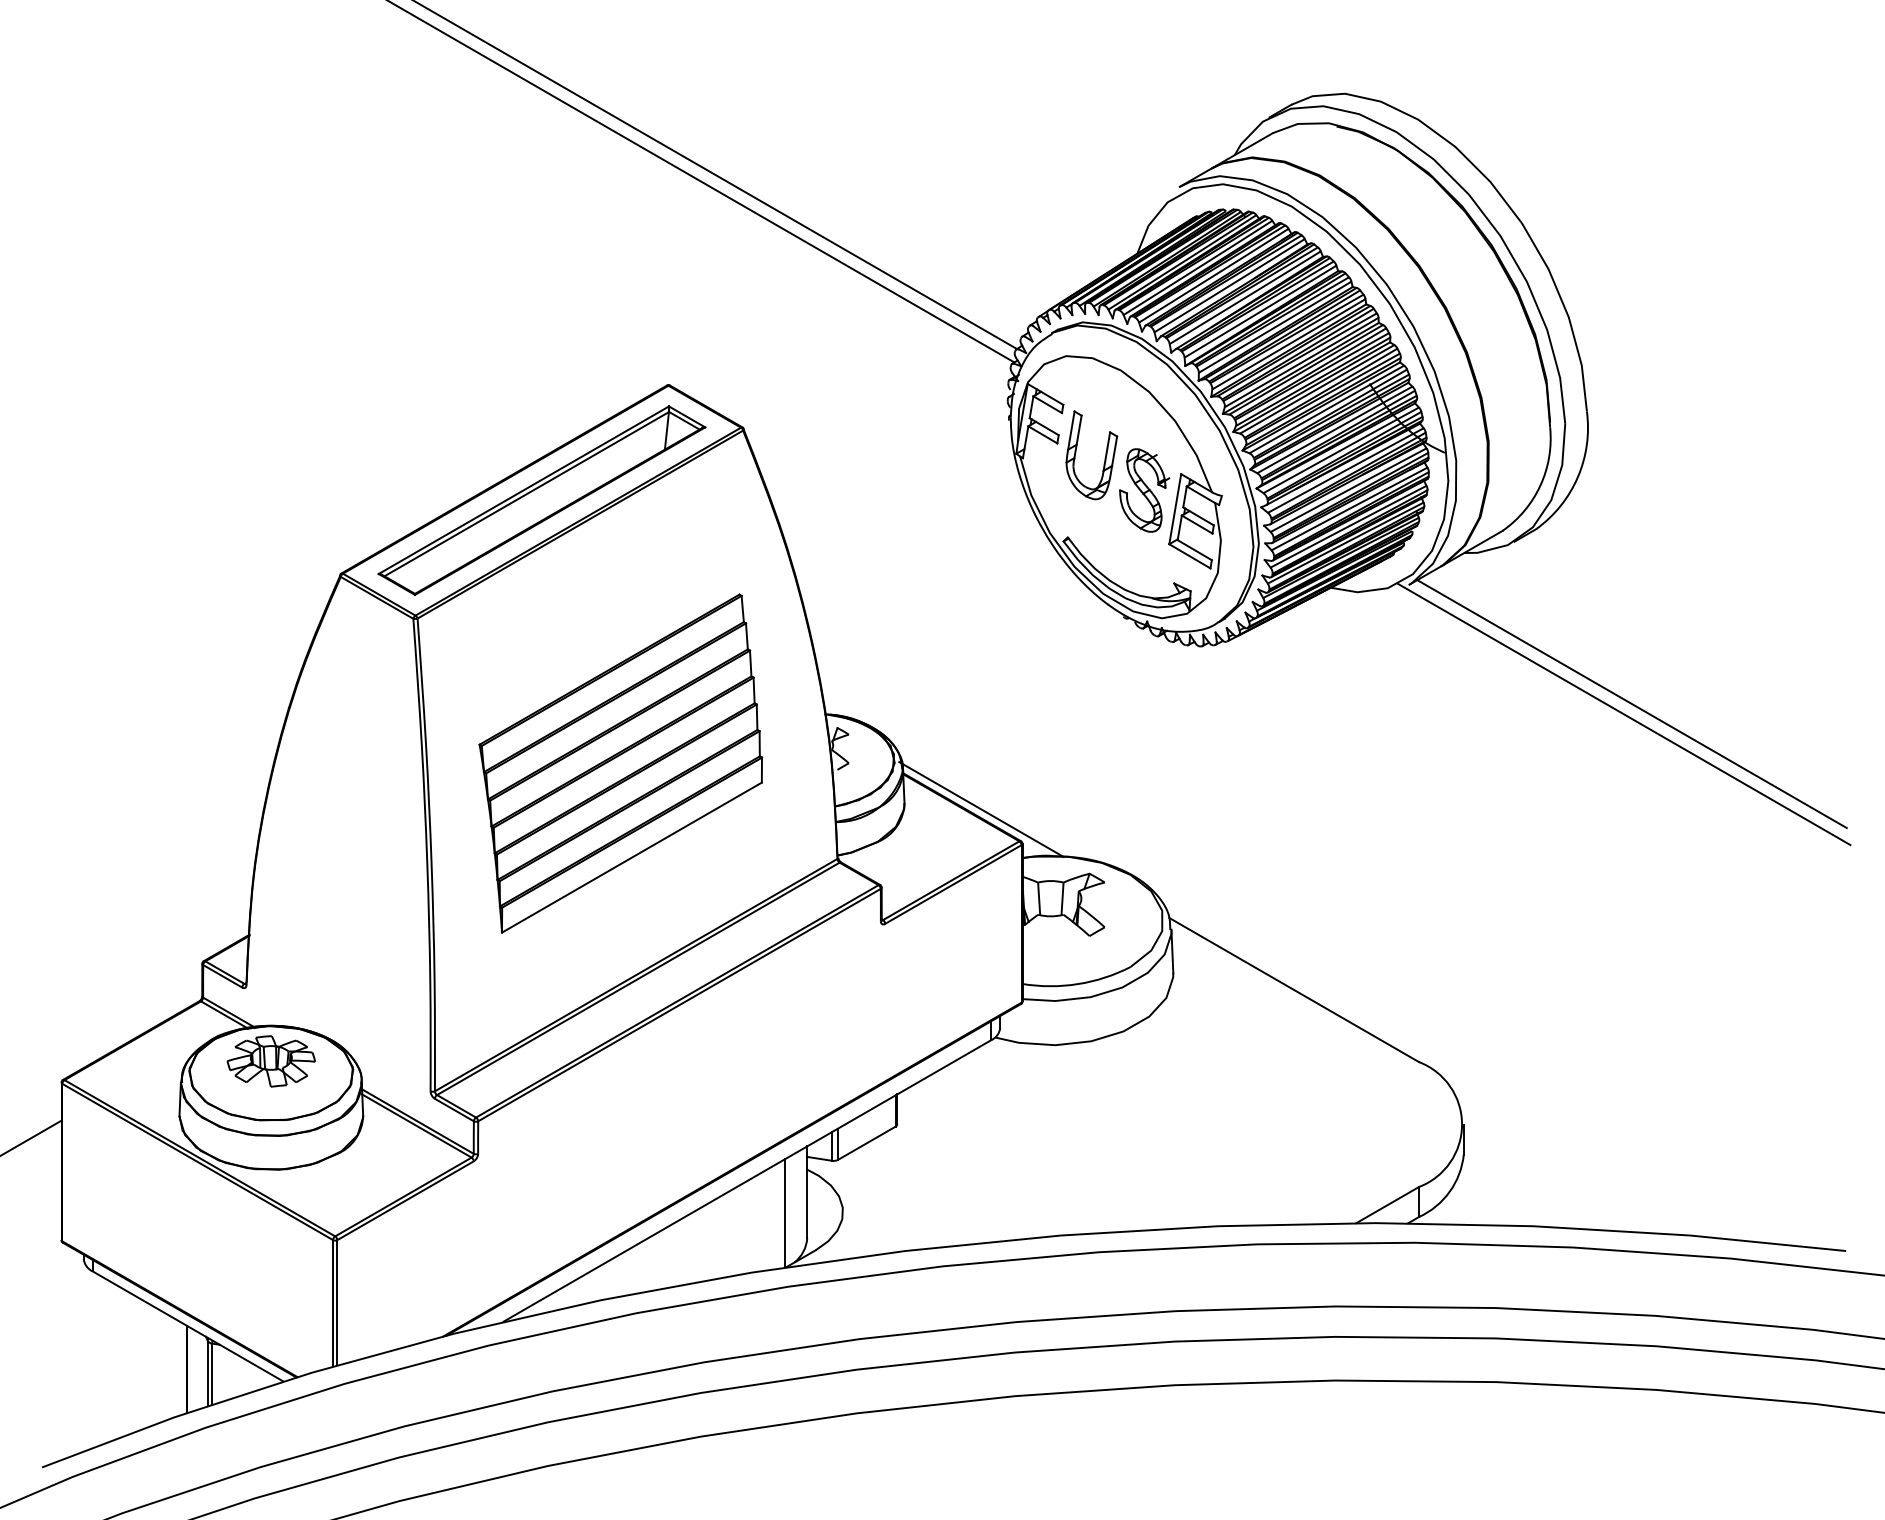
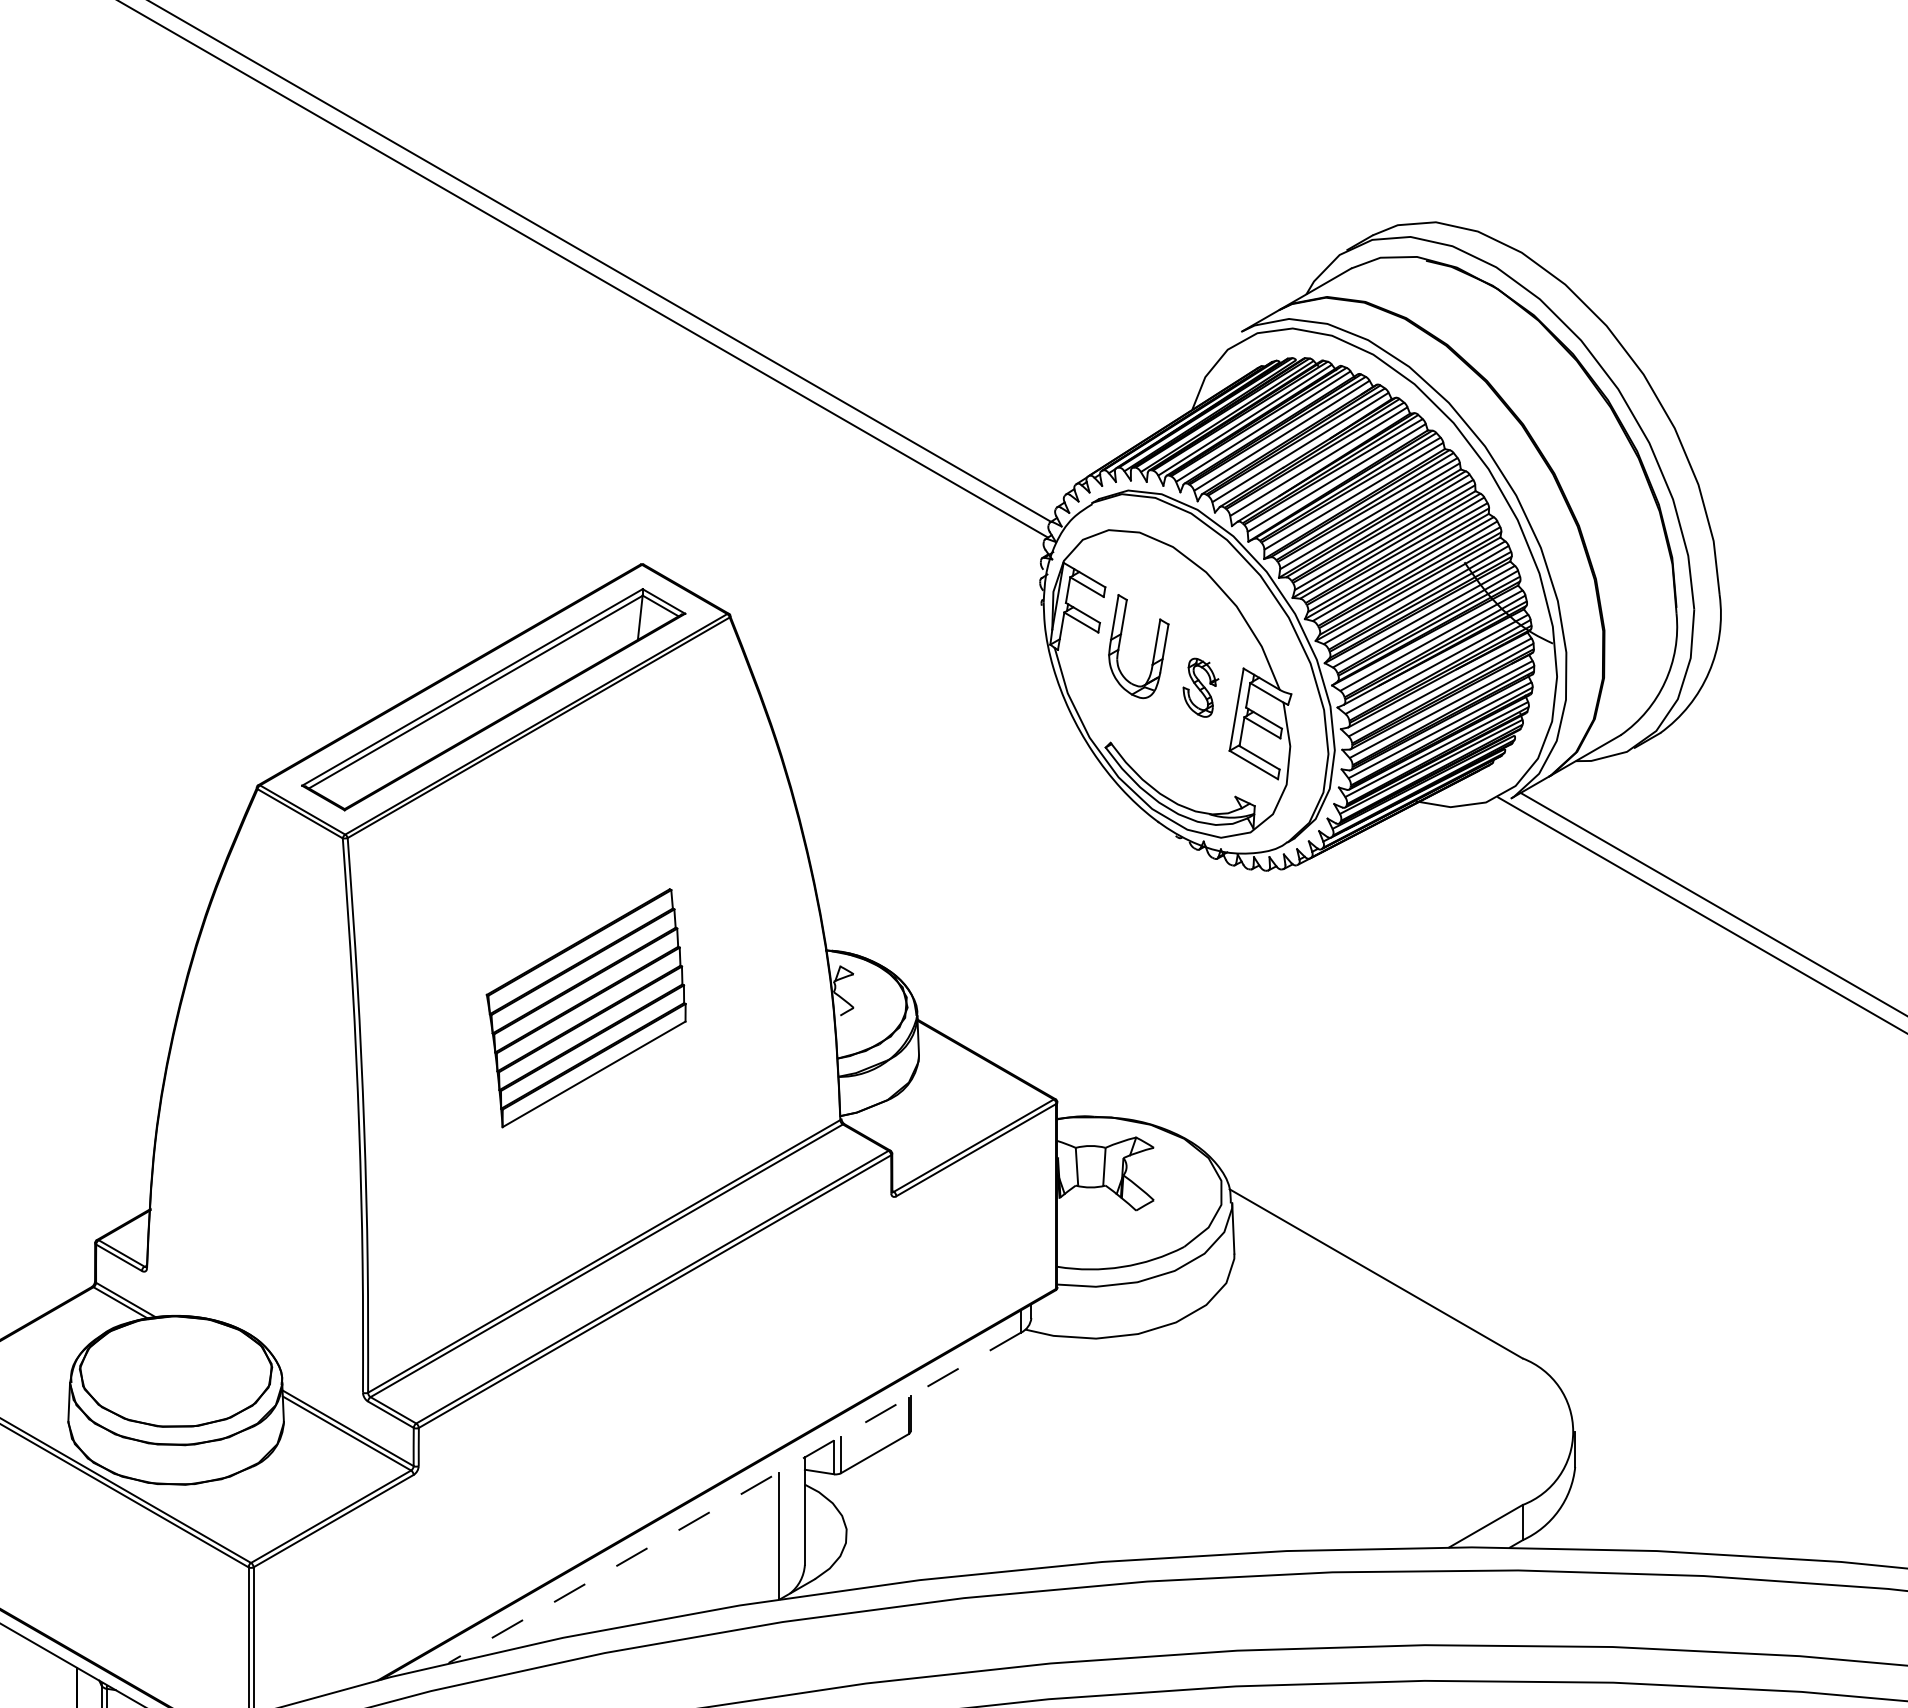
part: (1144, 490) -> (1200, 687), size x0.6
part: (620, 763) -> (585, 1008), size x0.6
line: (981, 809) -> (1009, 1062), removed
part: (270, 1061) -> (175, 1357), removed
line: (747, 1180) -> (734, 1497), solid -> dashed

